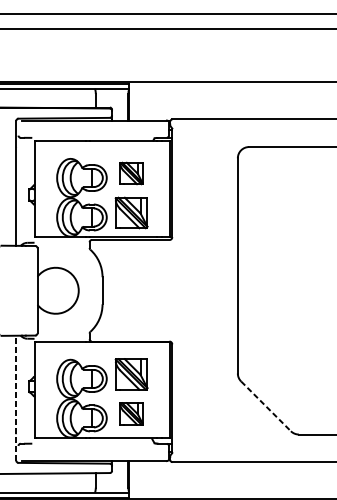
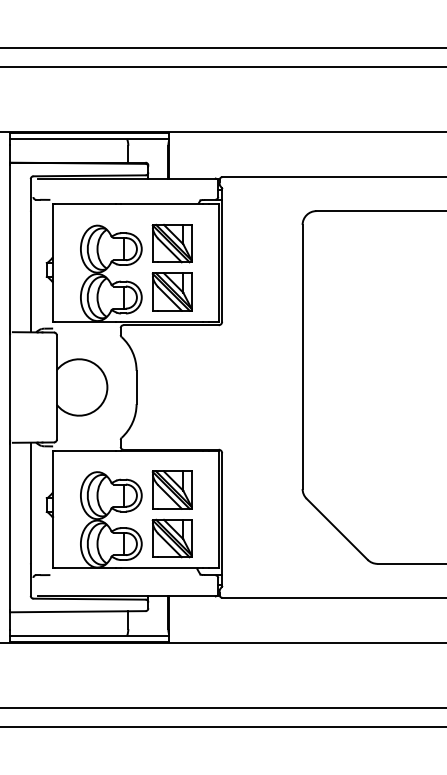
part: (131, 173) -> (171, 243), size x1.43
line: (16, 398) -> (30, 519), dashed -> solid
line: (266, 406) -> (337, 529), dashed -> solid
part: (131, 413) -> (171, 538), size x1.43

